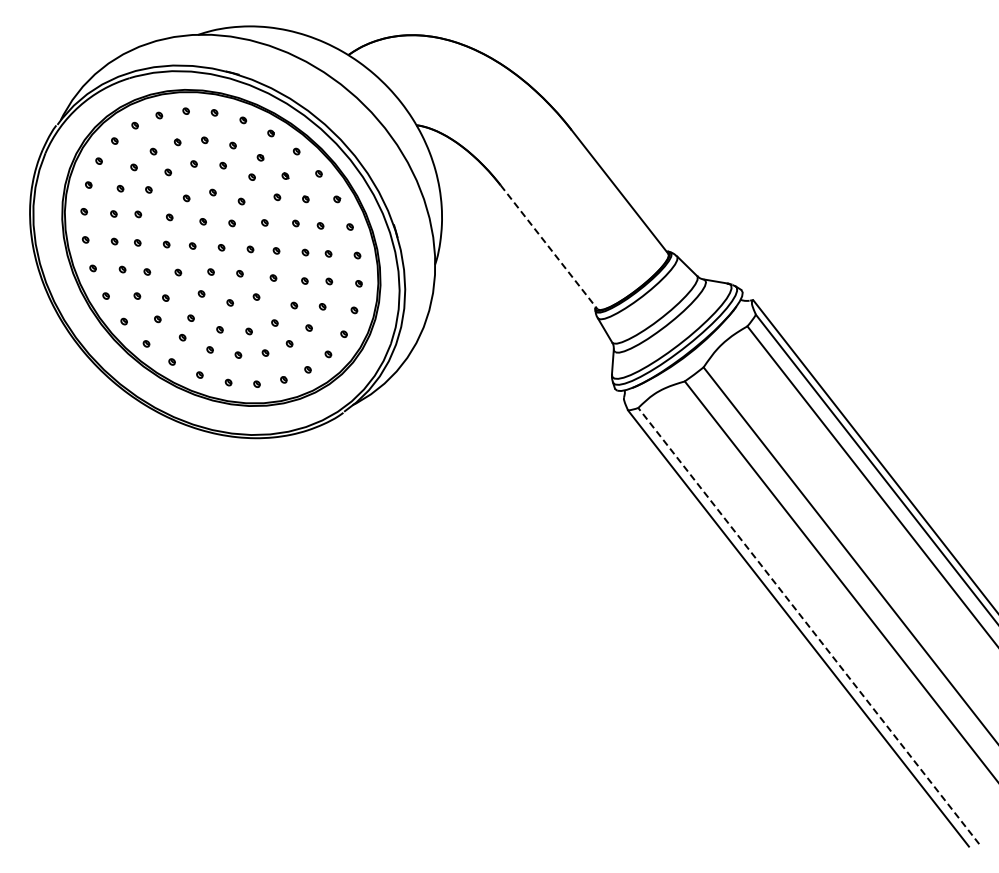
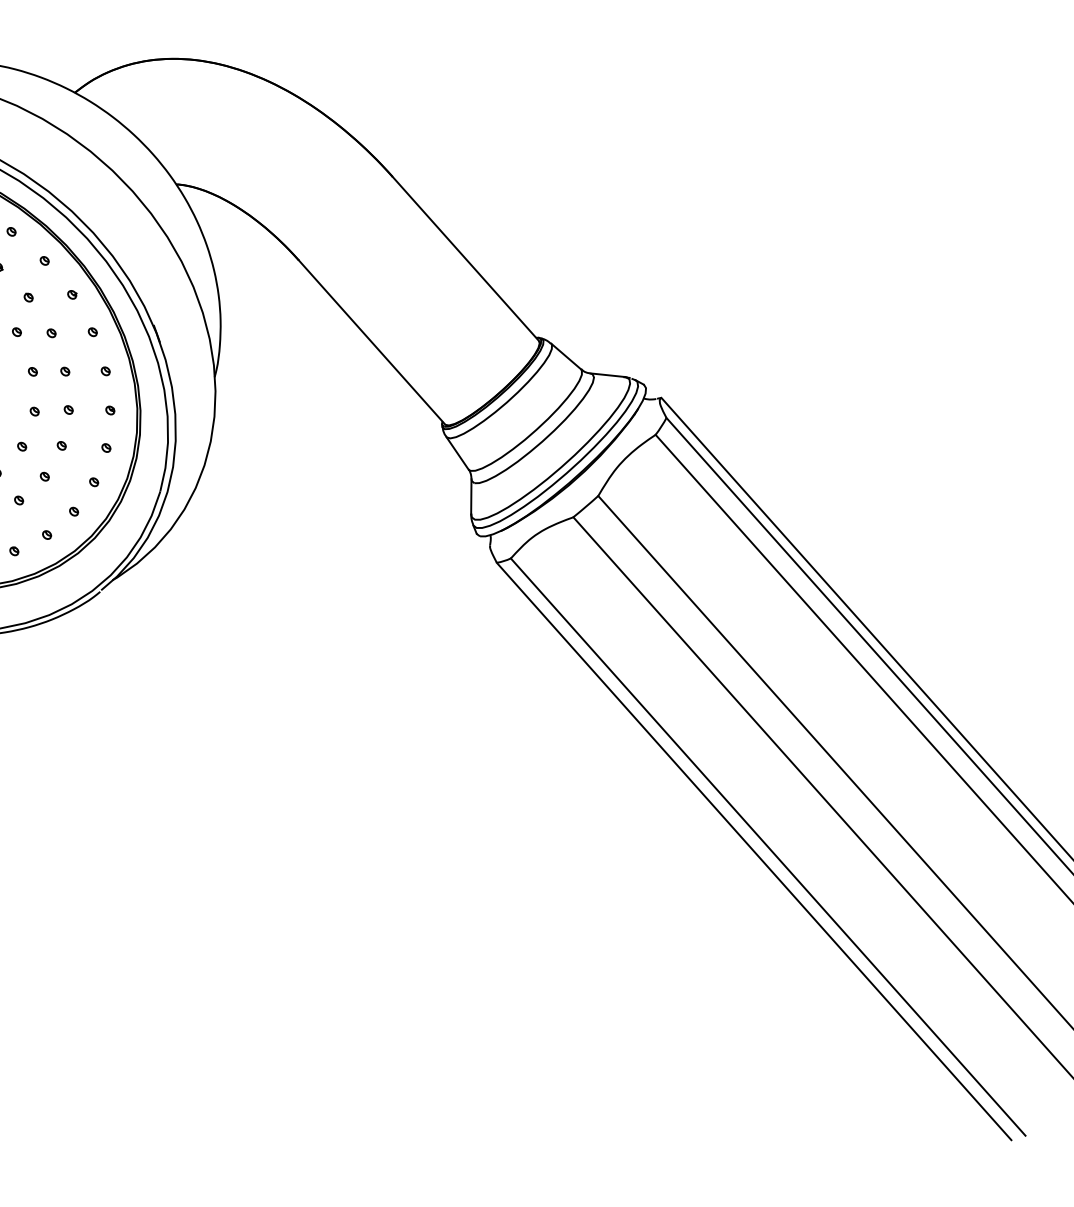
line: (549, 247) -> (372, 342), dashed -> solid
line: (808, 626) -> (767, 847), dashed -> solid

